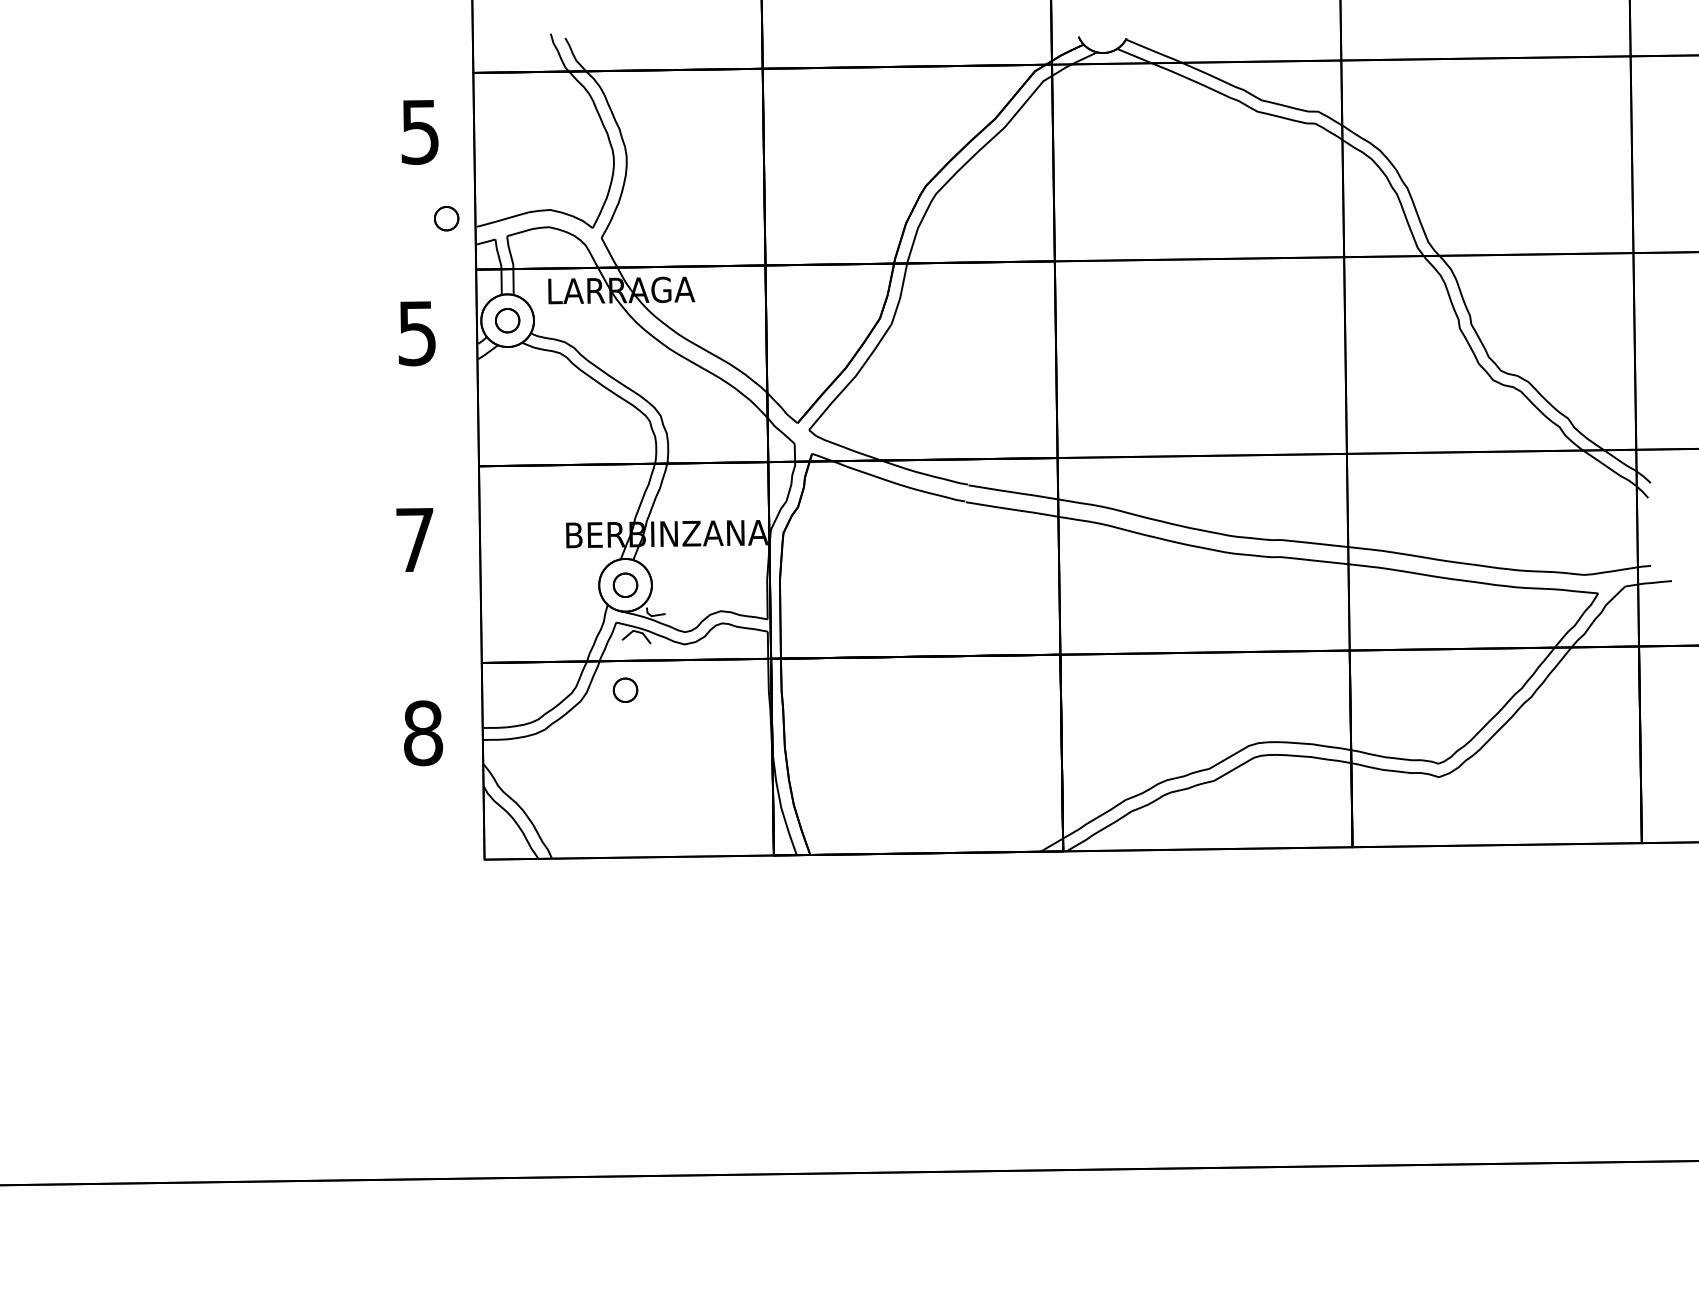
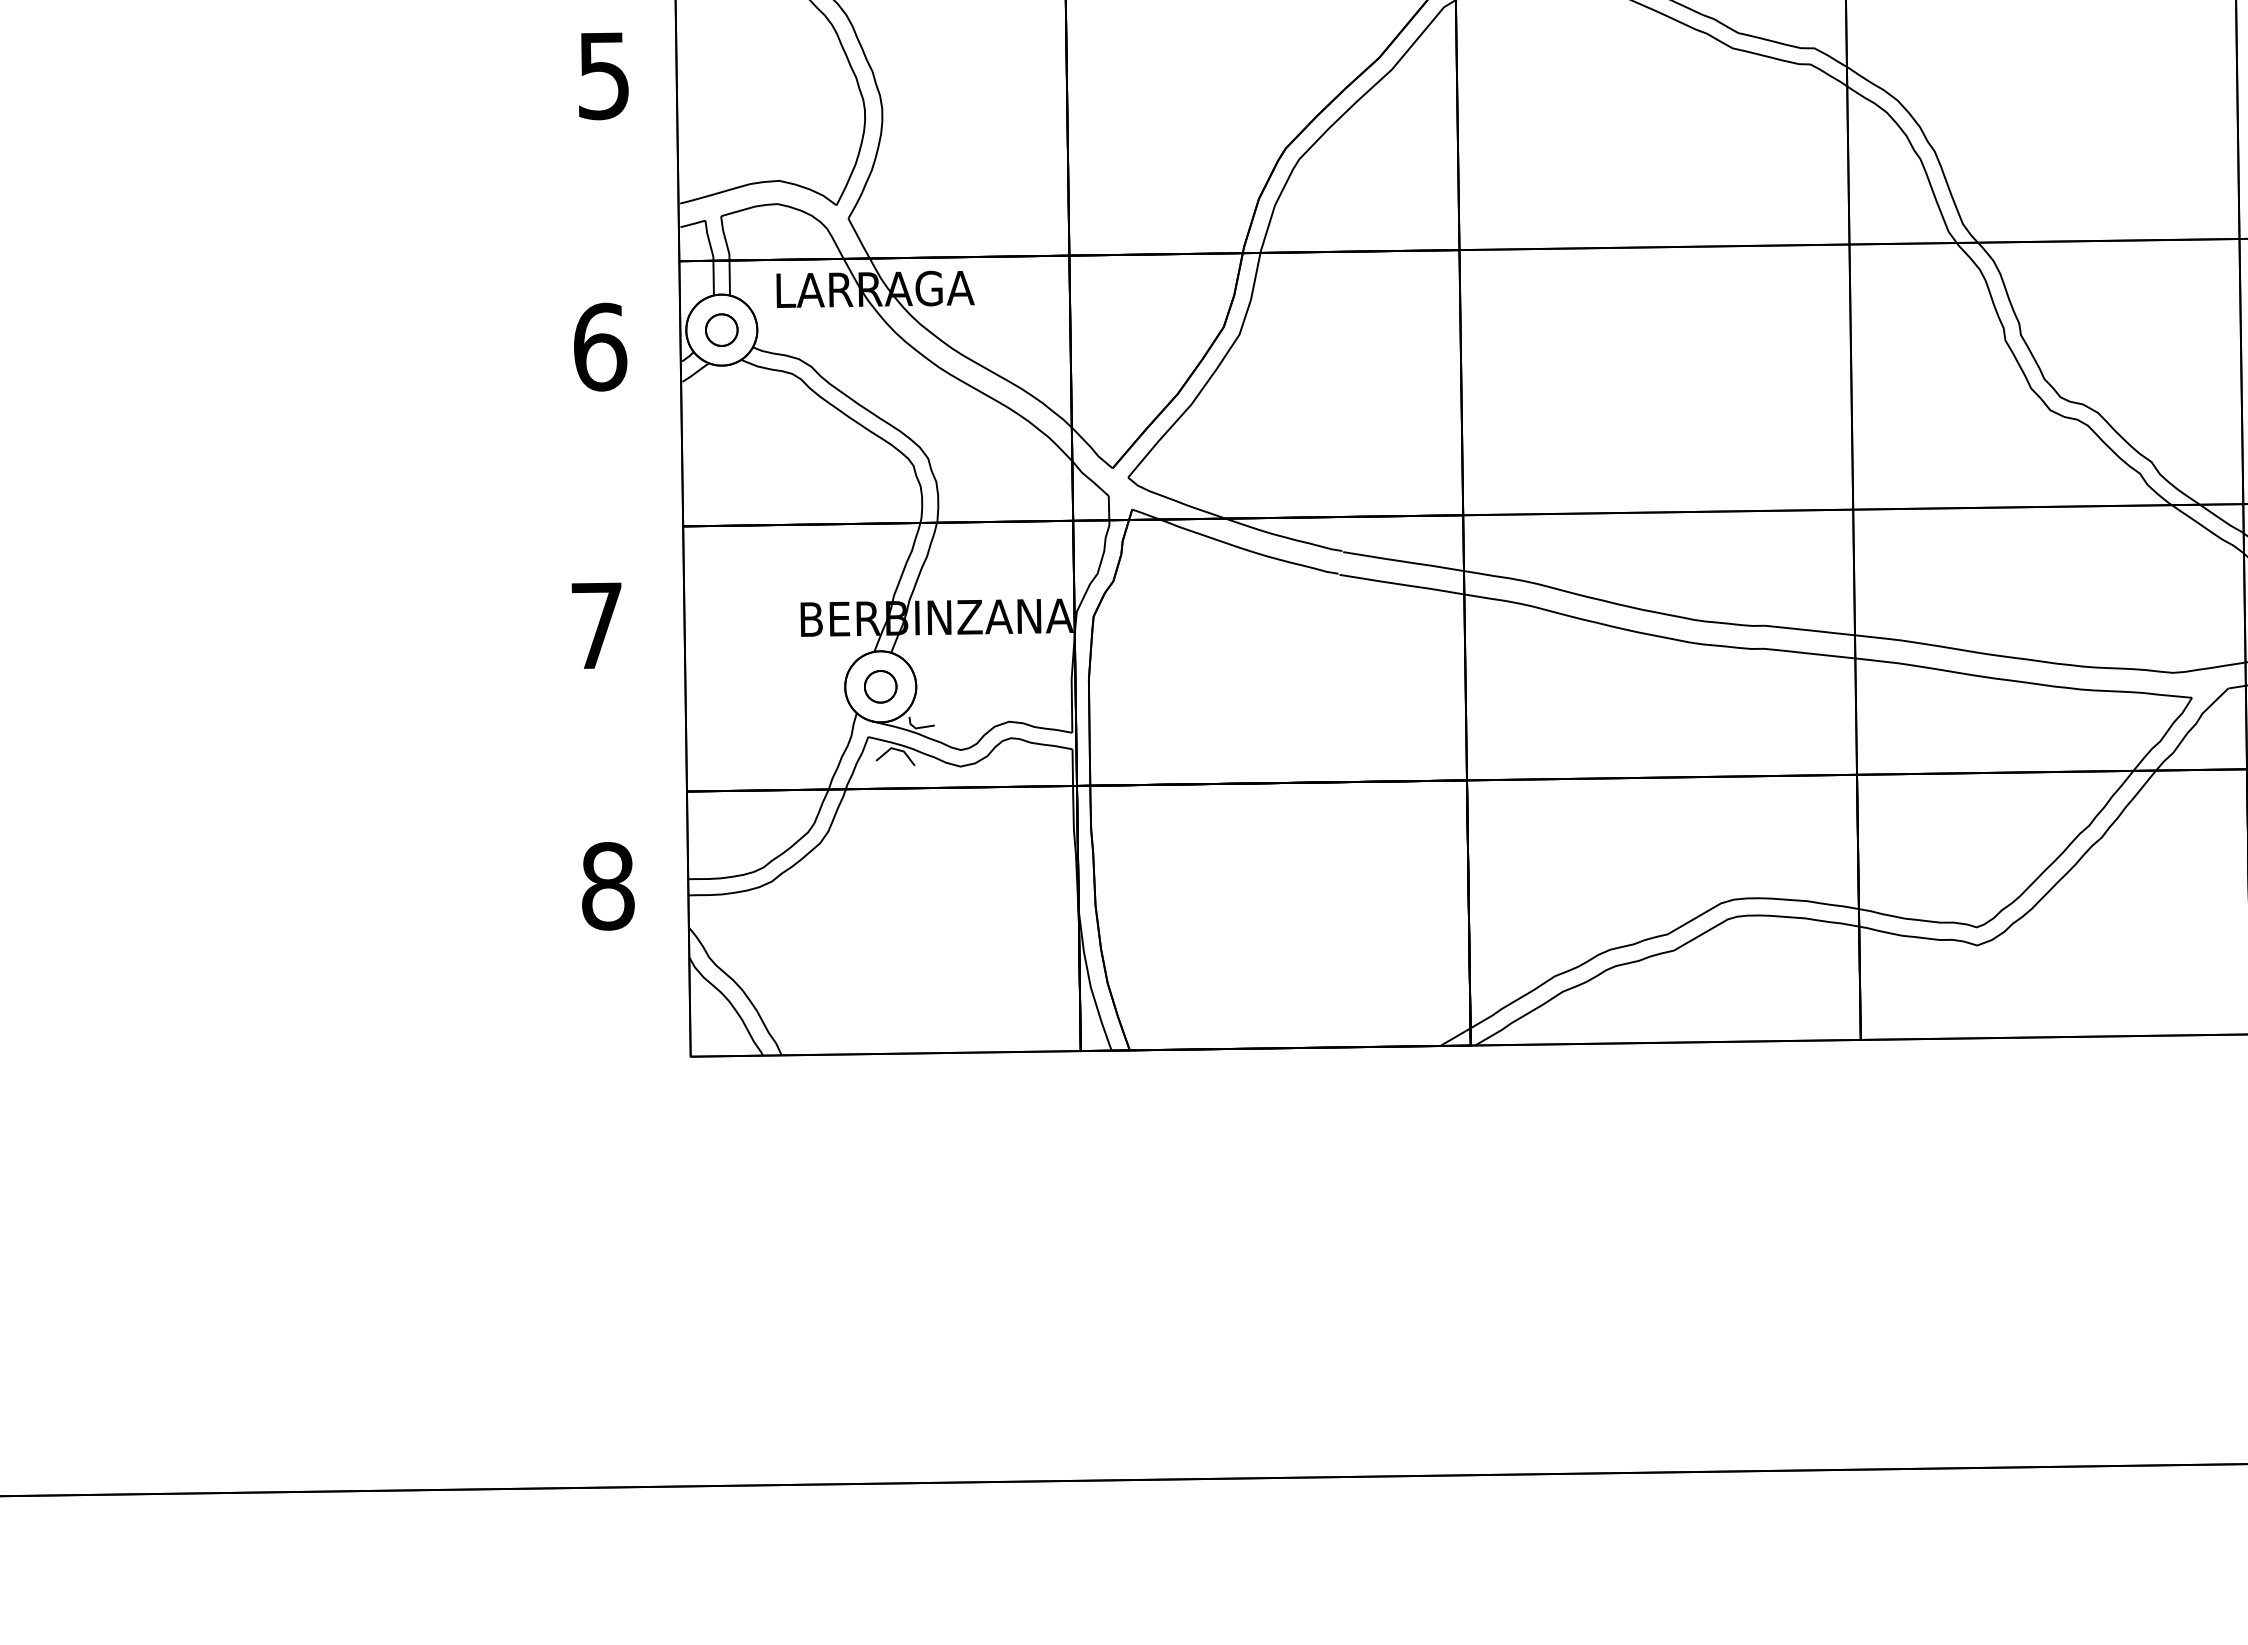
part: (446, 218) -> (639, 192), removed
text: (417, 333) -> (600, 347), 5 -> 6
part: (625, 689) -> (880, 827), removed

